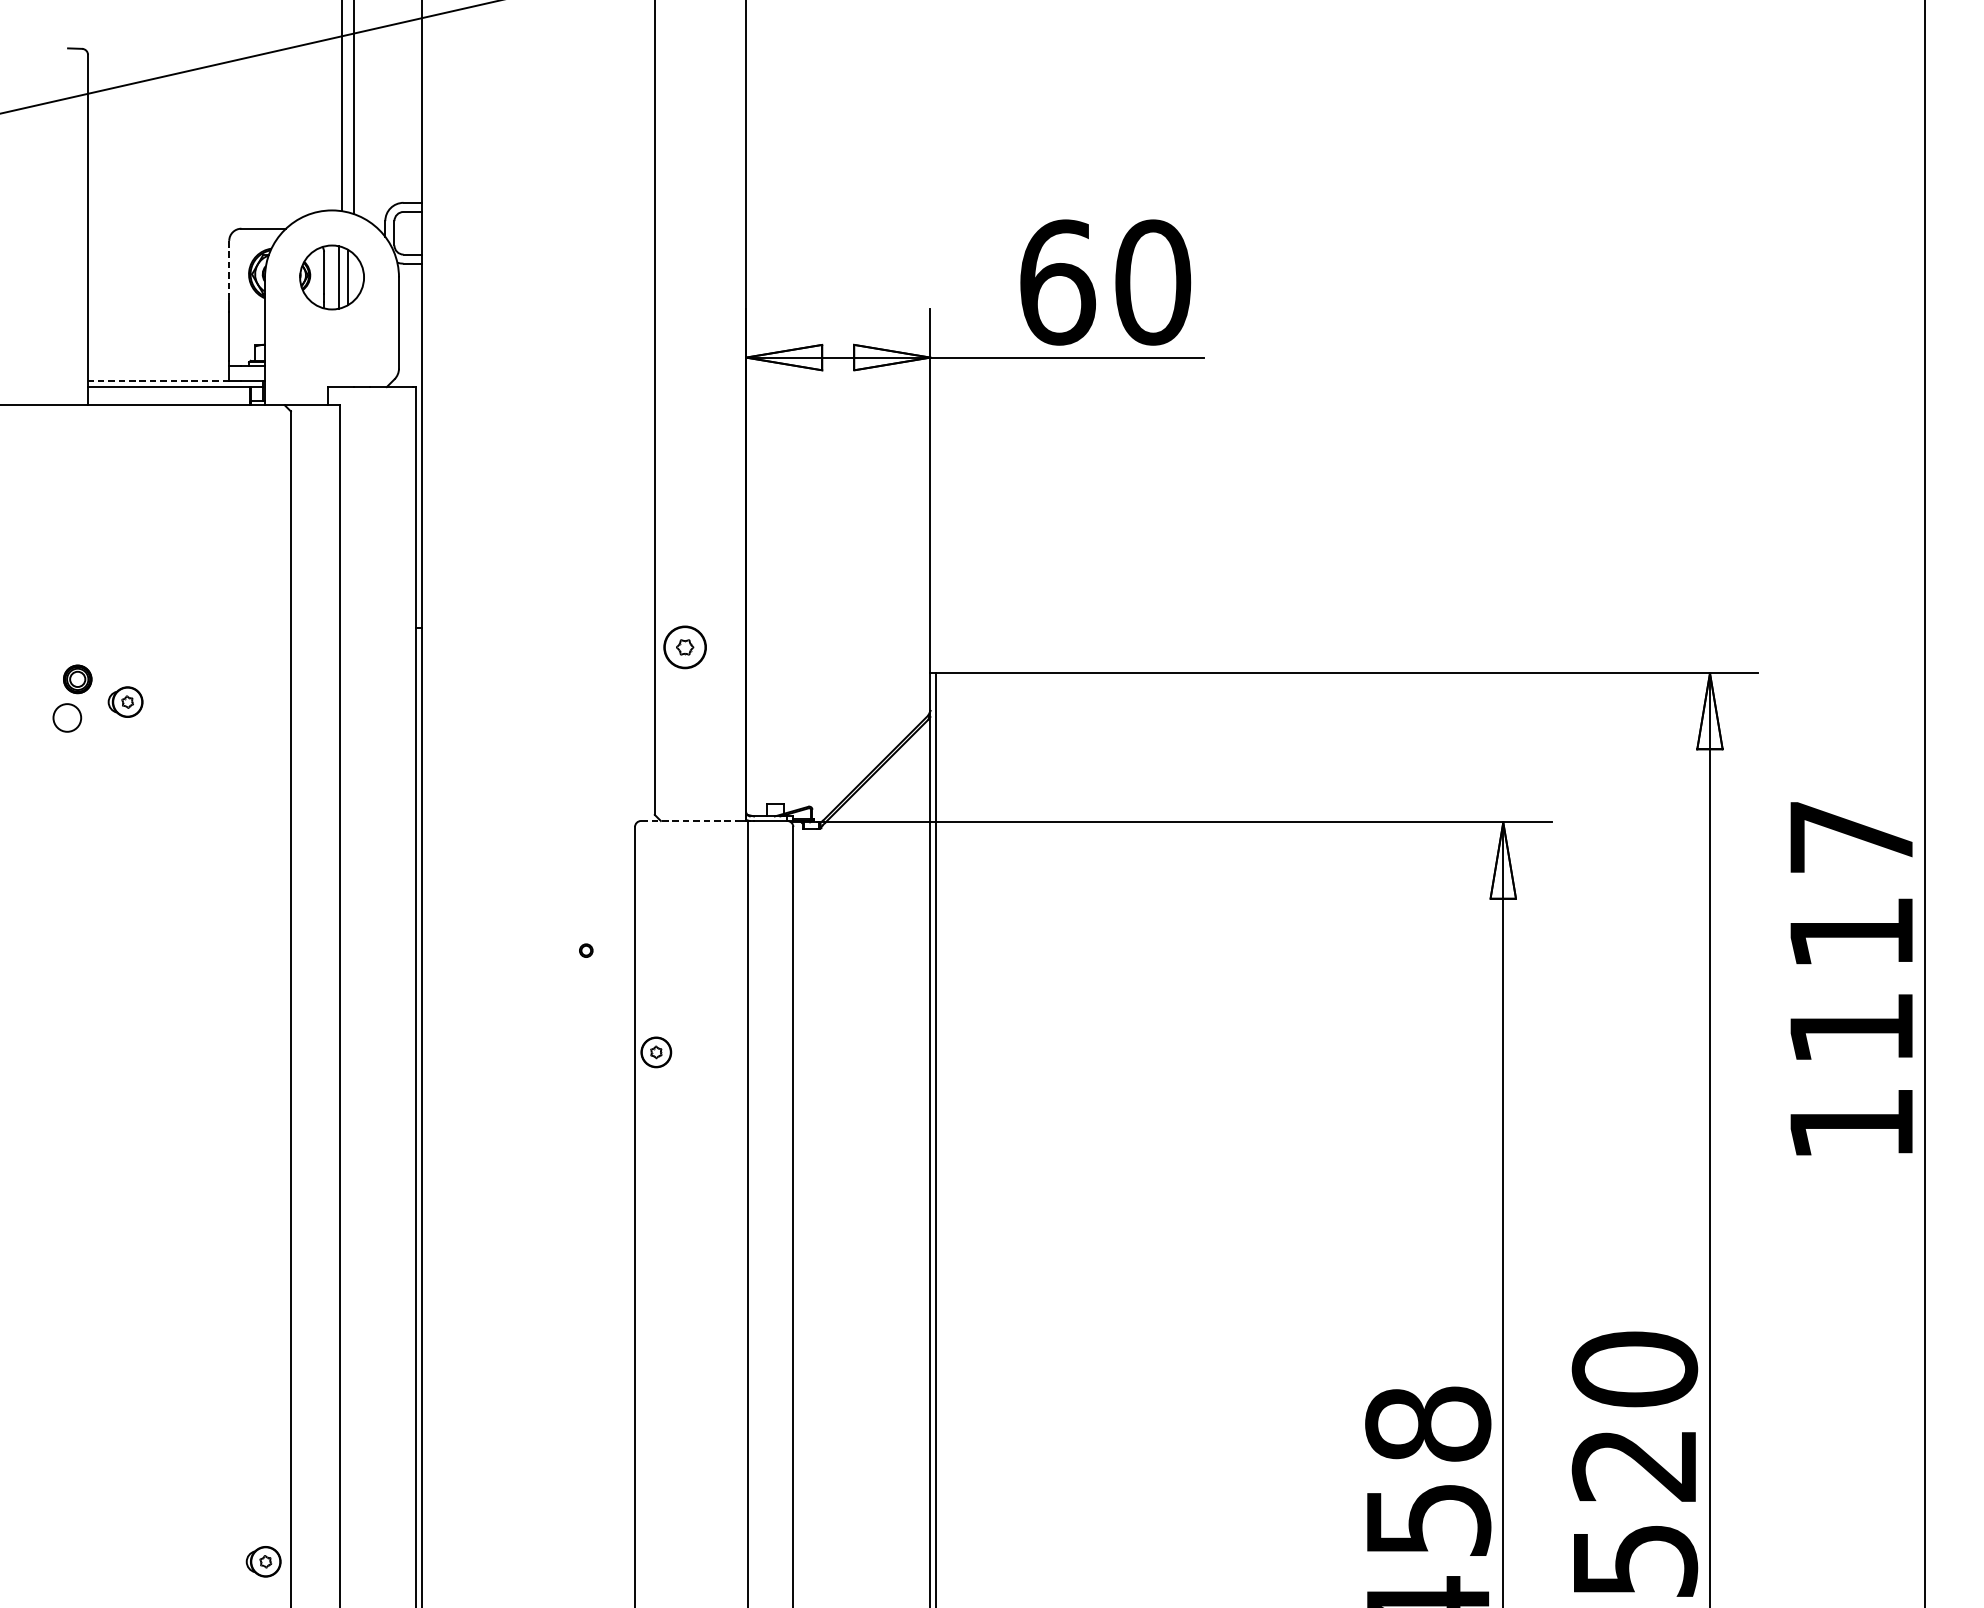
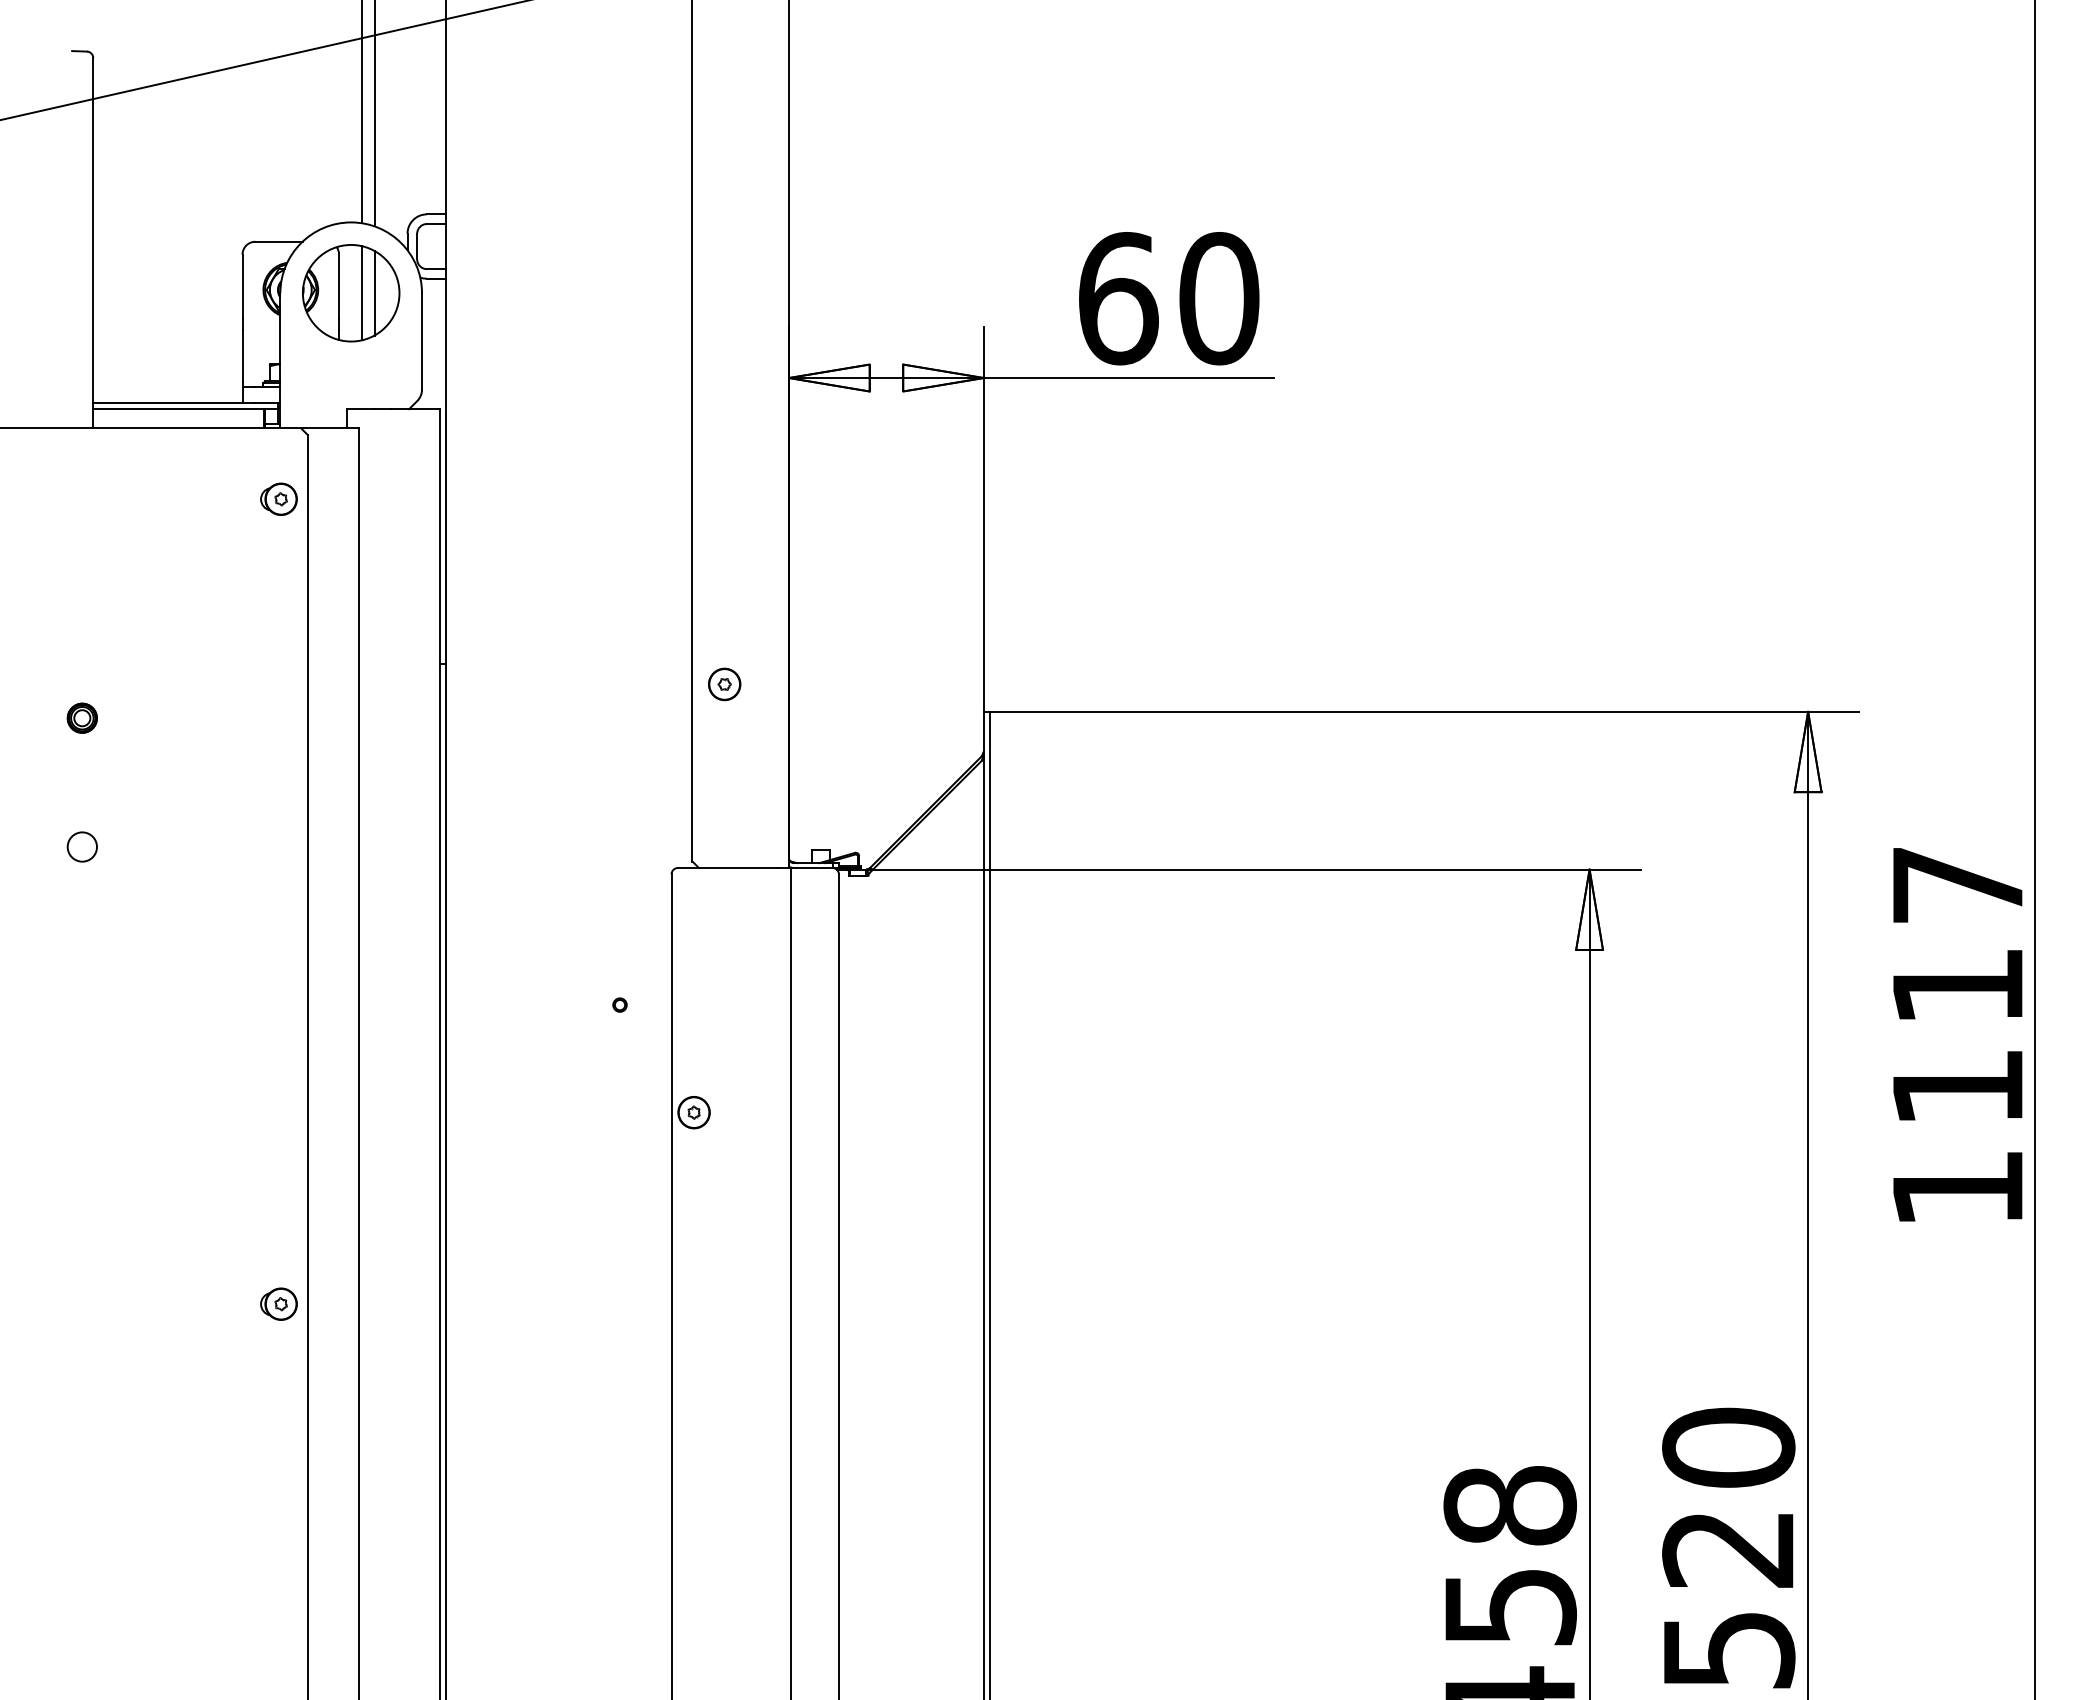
line: (229, 271) -> (242, 286), dashed -> solid
part: (332, 277) -> (351, 293), size x1.43
line: (158, 380) -> (167, 402), dashed -> solid
part: (685, 647) -> (724, 684), size x0.71
part: (125, 701) -> (278, 498), moved
circle: (66, 717) -> (81, 846), moved
line: (687, 820) -> (727, 867), dashed -> solid
part: (263, 1561) -> (278, 1303), moved

